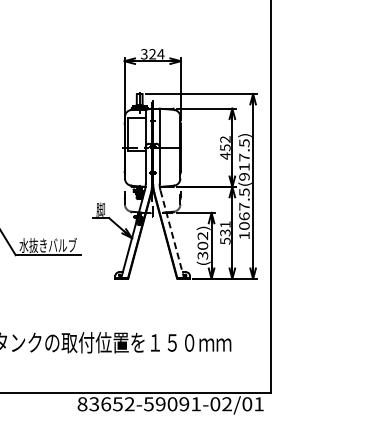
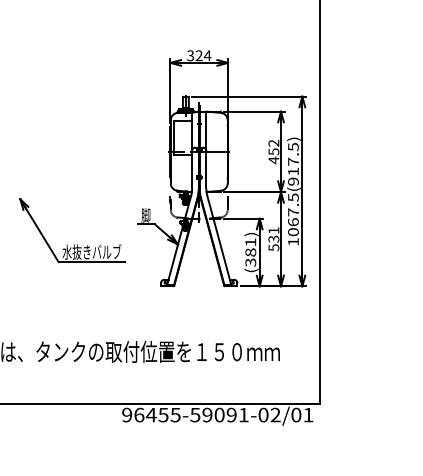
line: (172, 235) -> (219, 241), dashed -> solid
text: (202, 240) -> (250, 247), (302) -> (381)
text: (106, 403) -> (151, 414), 83652-59091-02/01 -> 96455-59091-02/01

